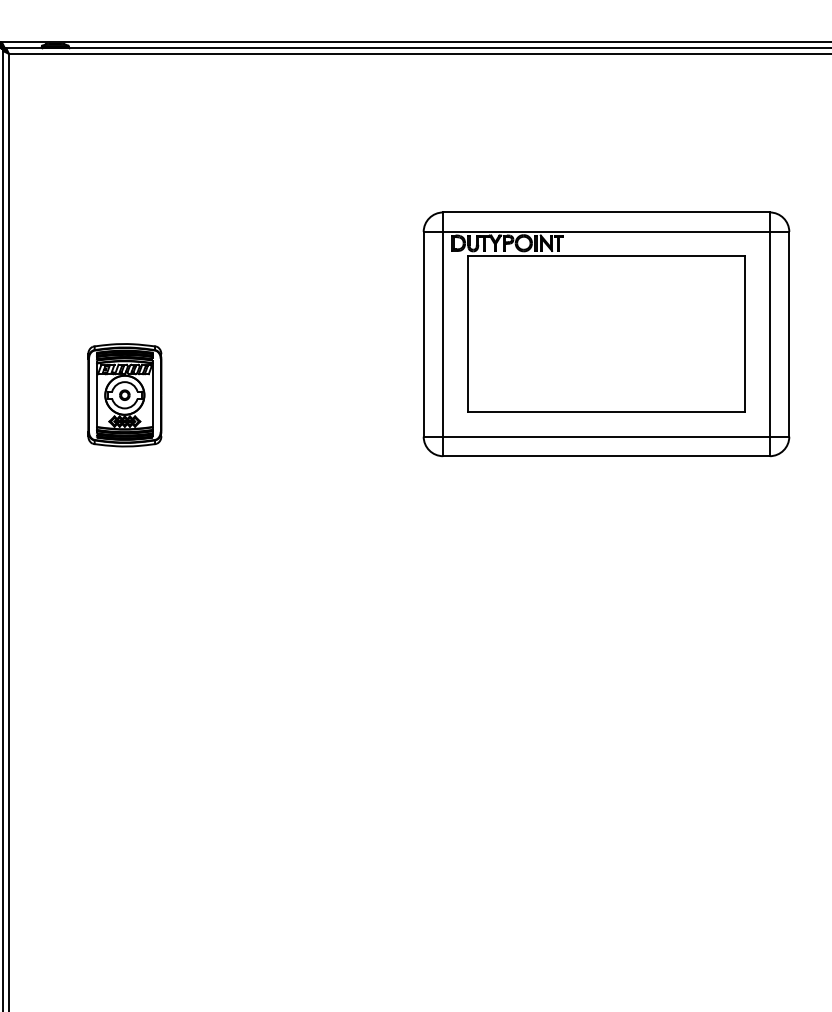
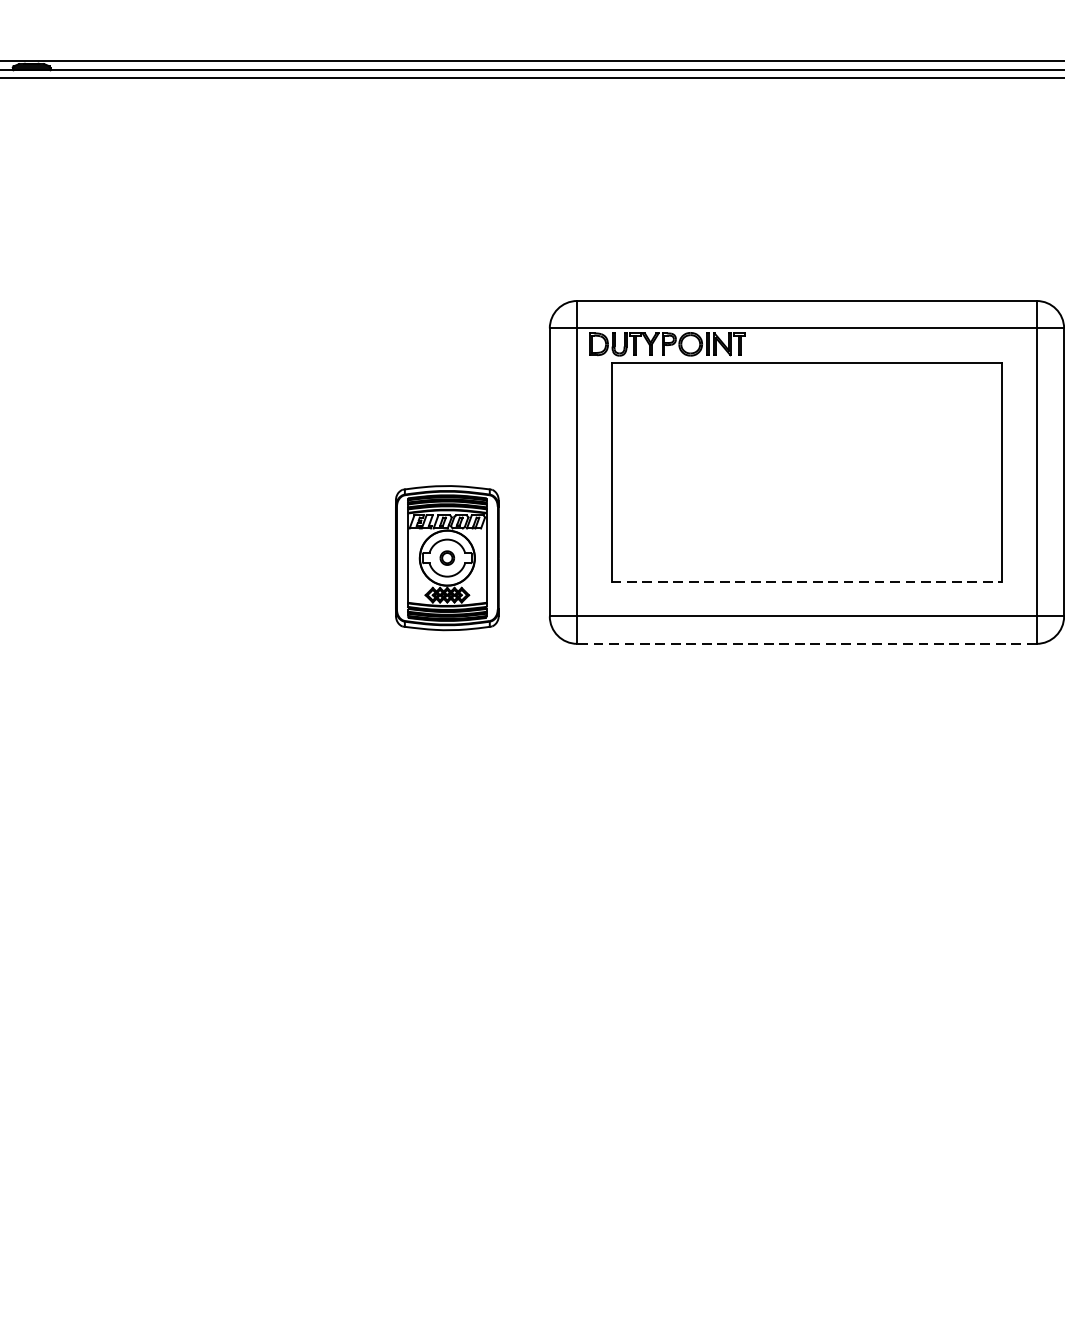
part: (124, 395) -> (446, 558), moved
line: (606, 412) -> (806, 582), solid -> dashed
line: (606, 456) -> (806, 644), solid -> dashed

